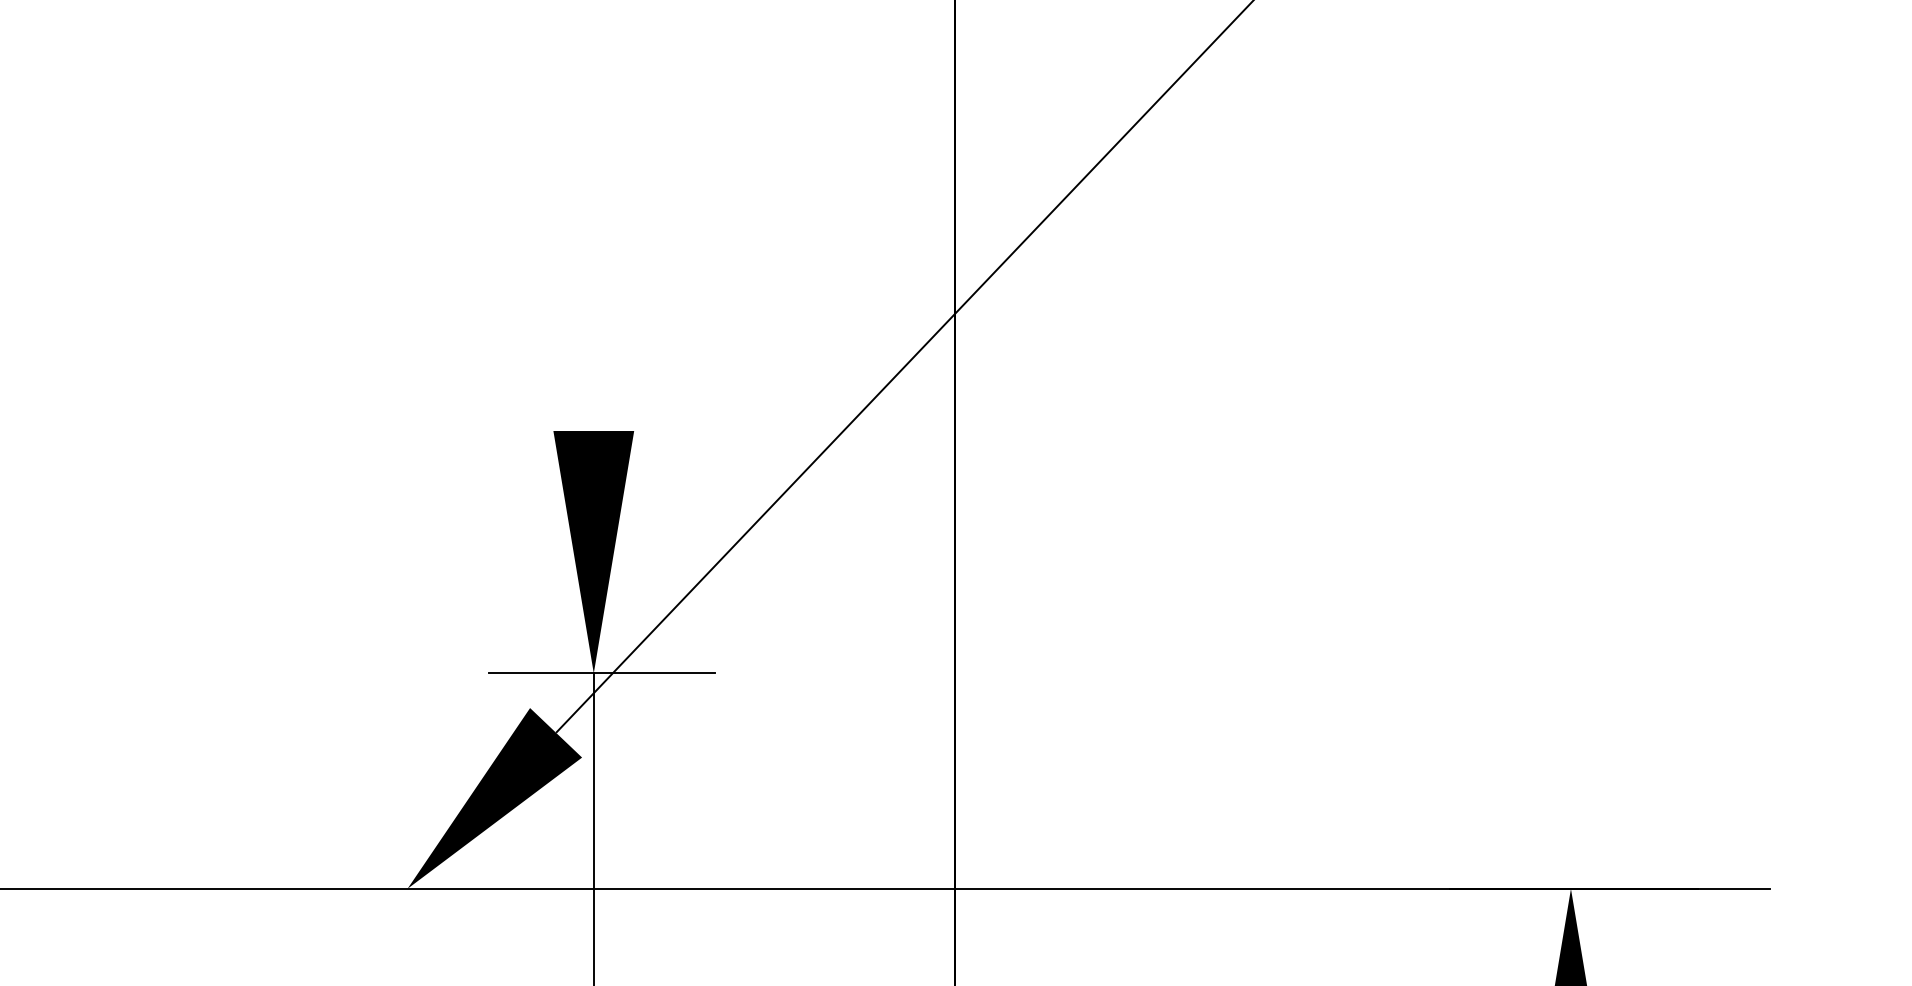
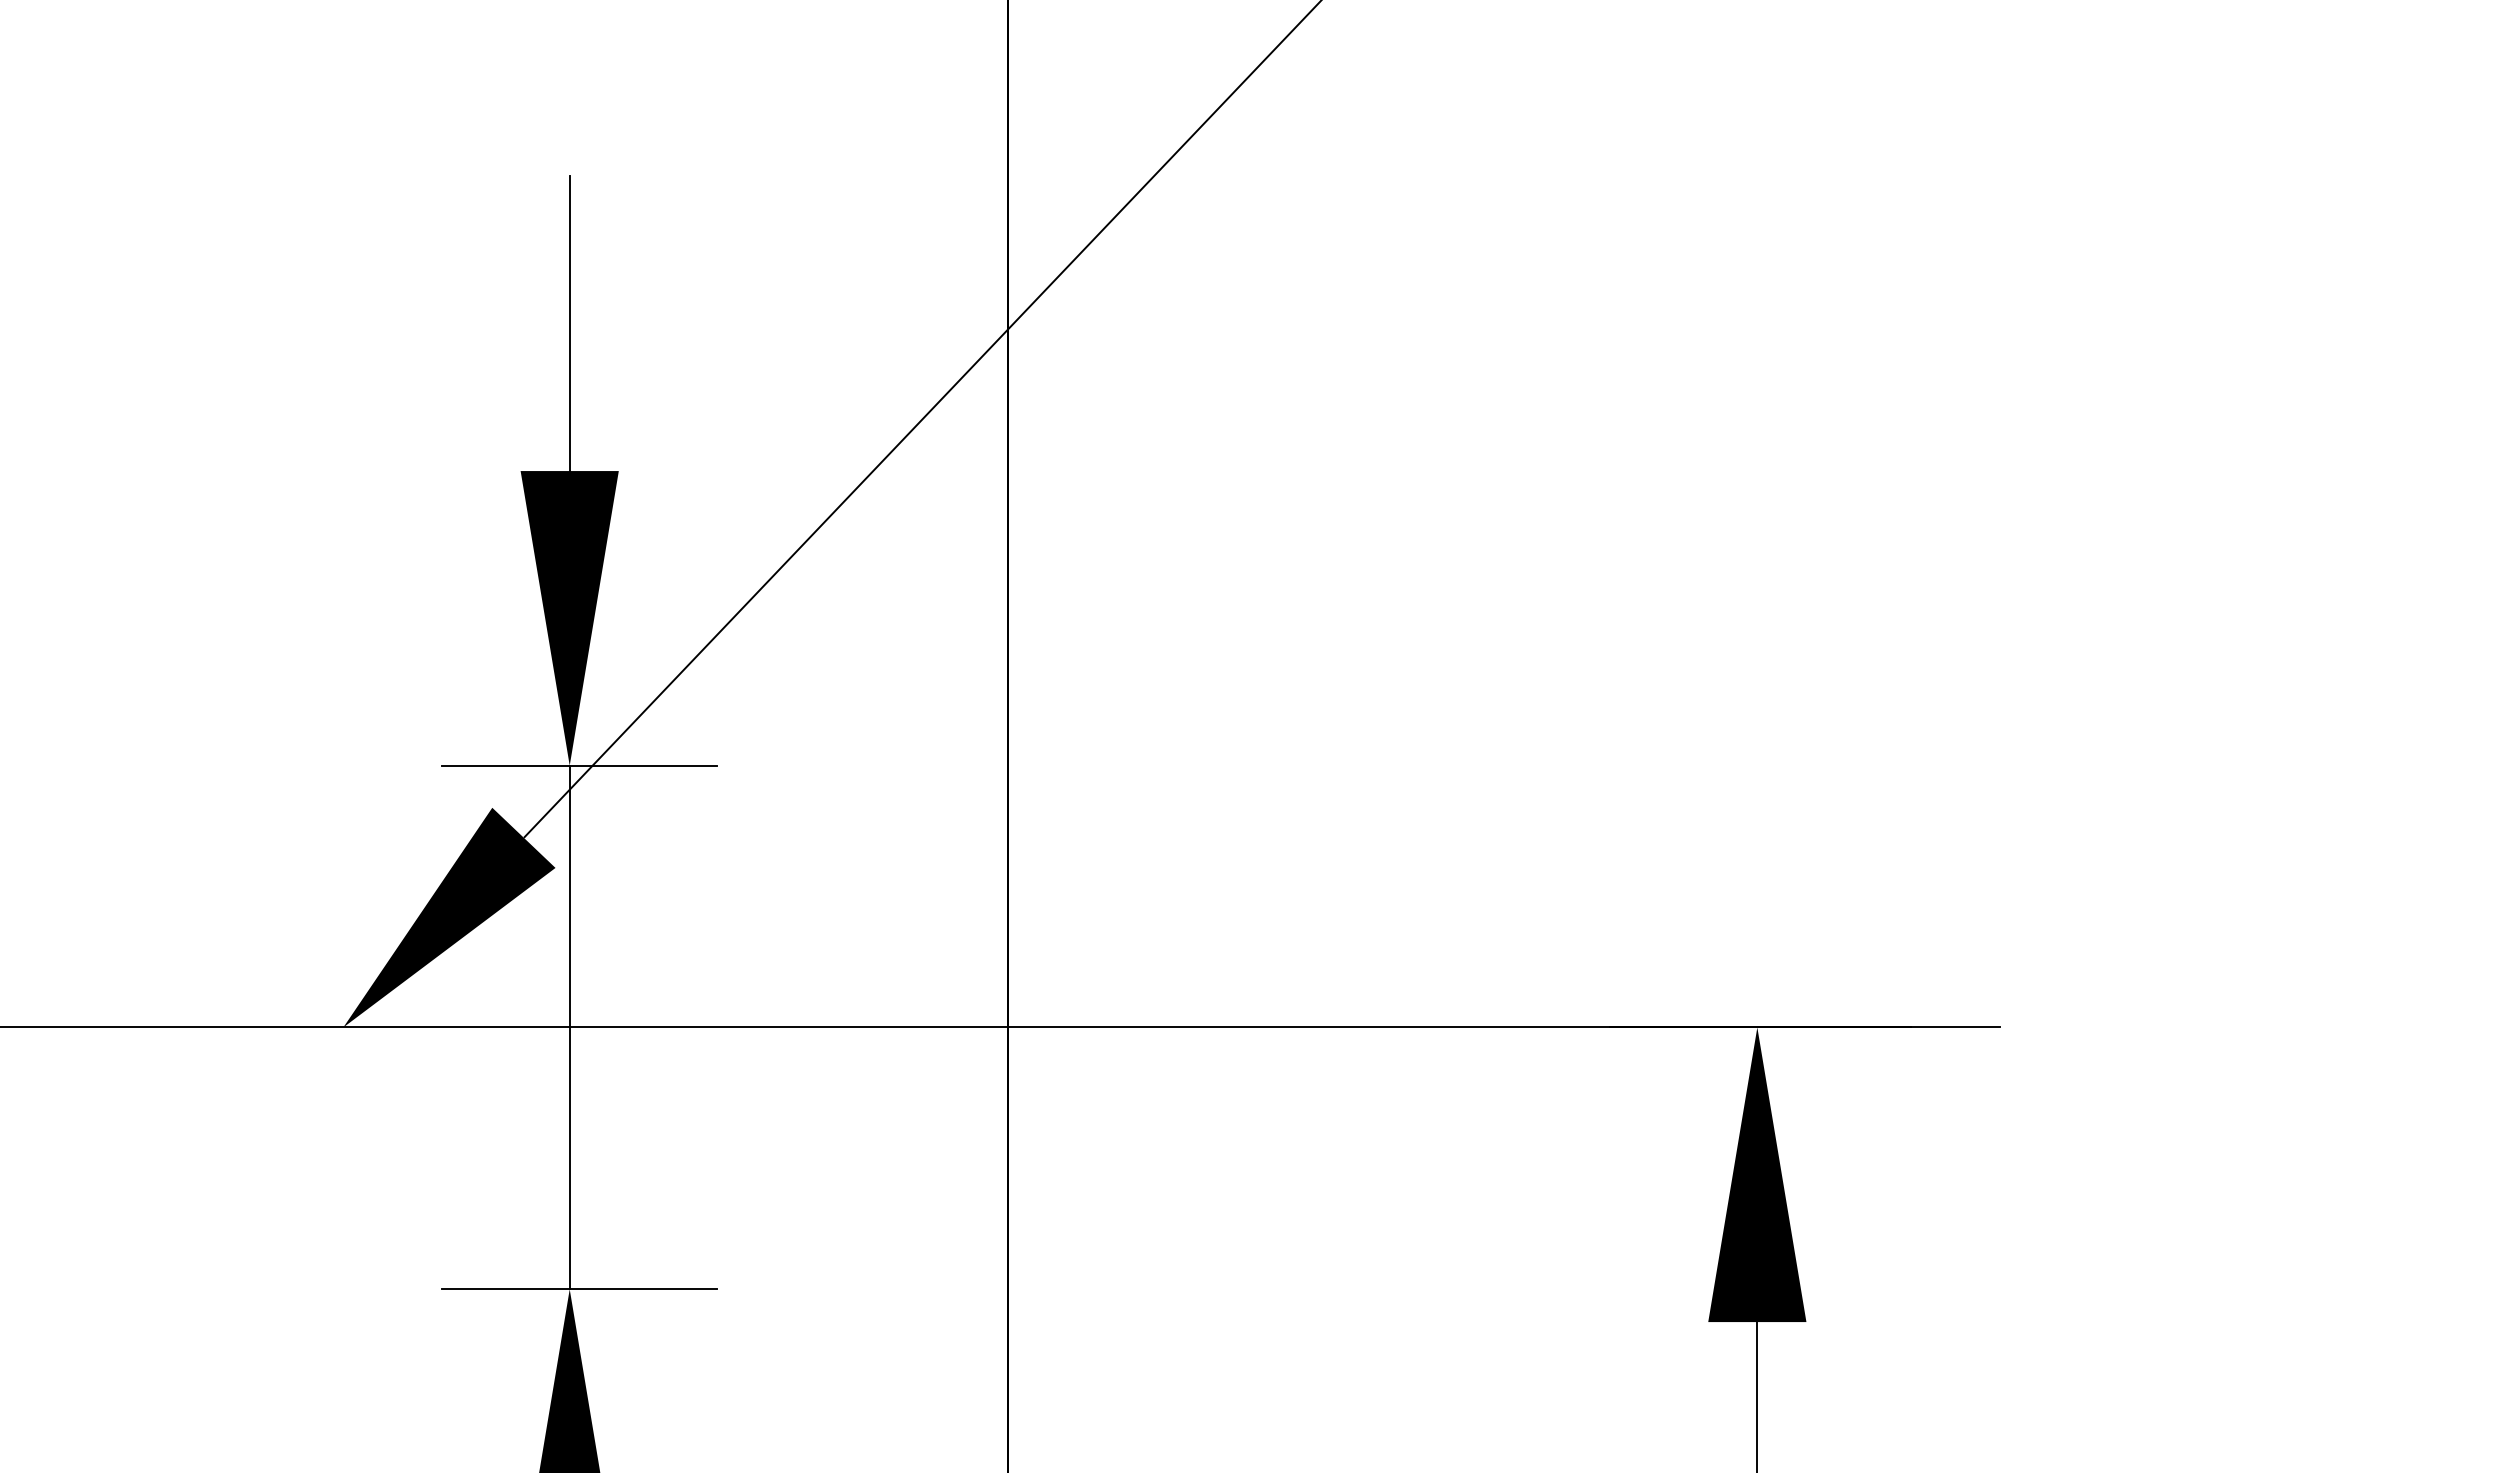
line: (593, 309) -> (569, 323), added

